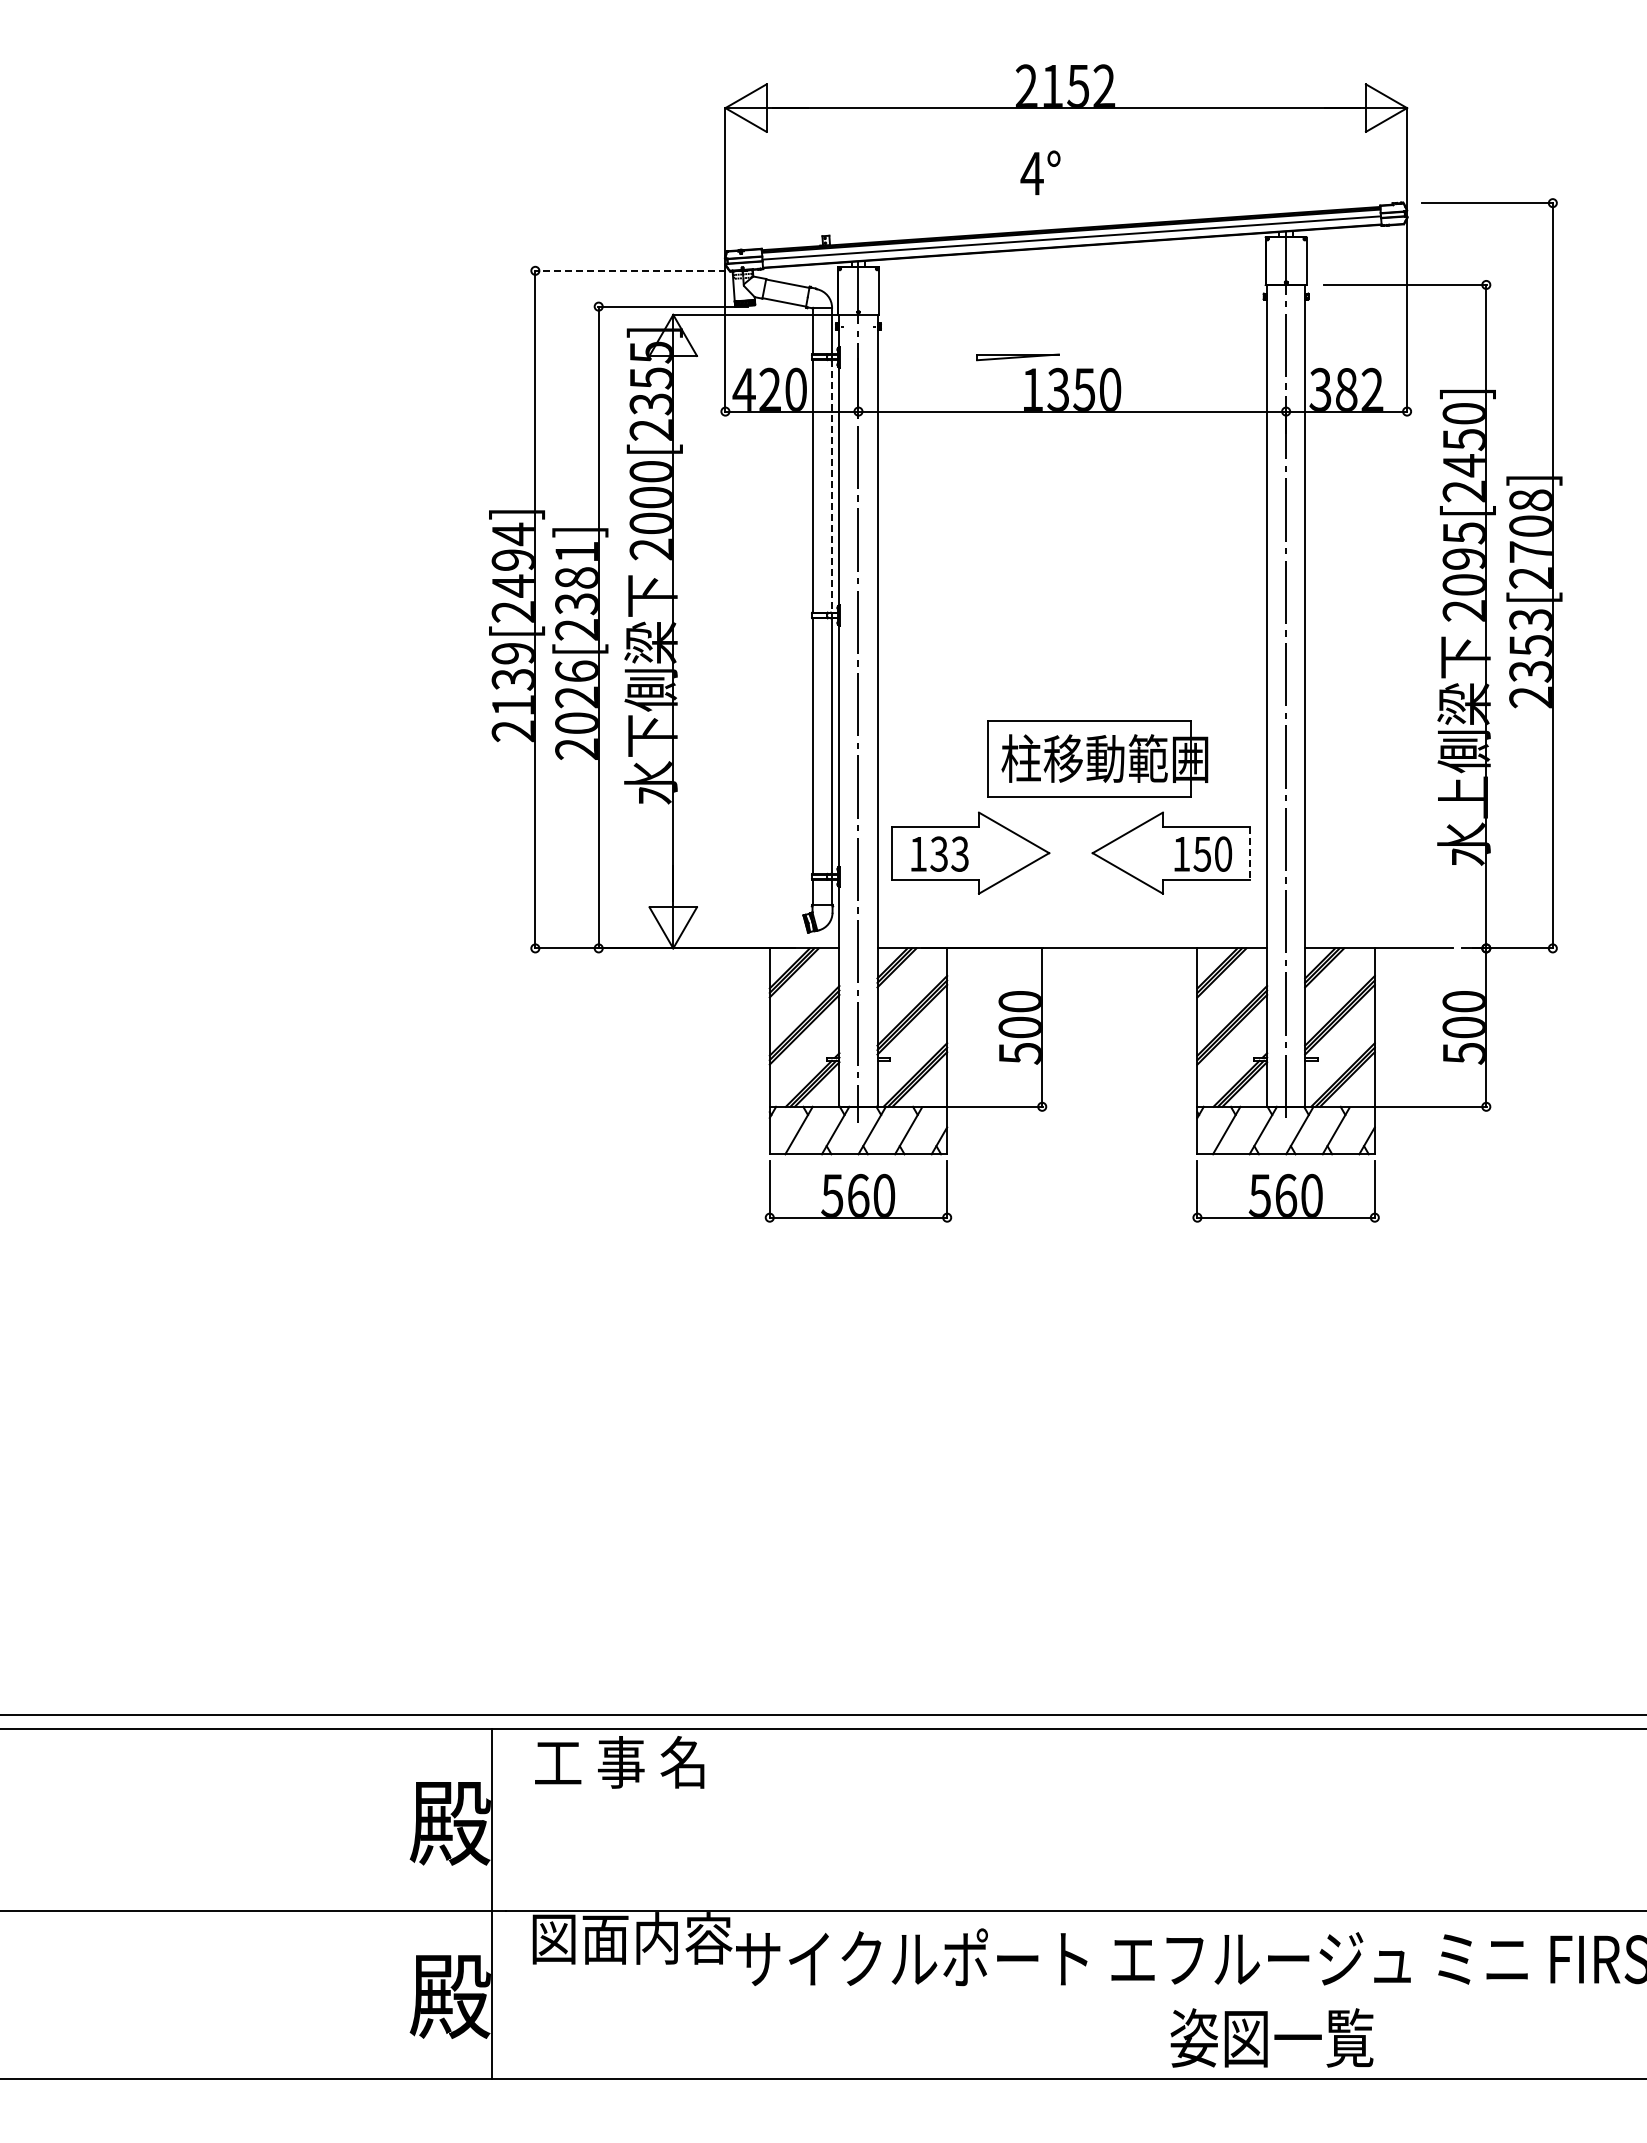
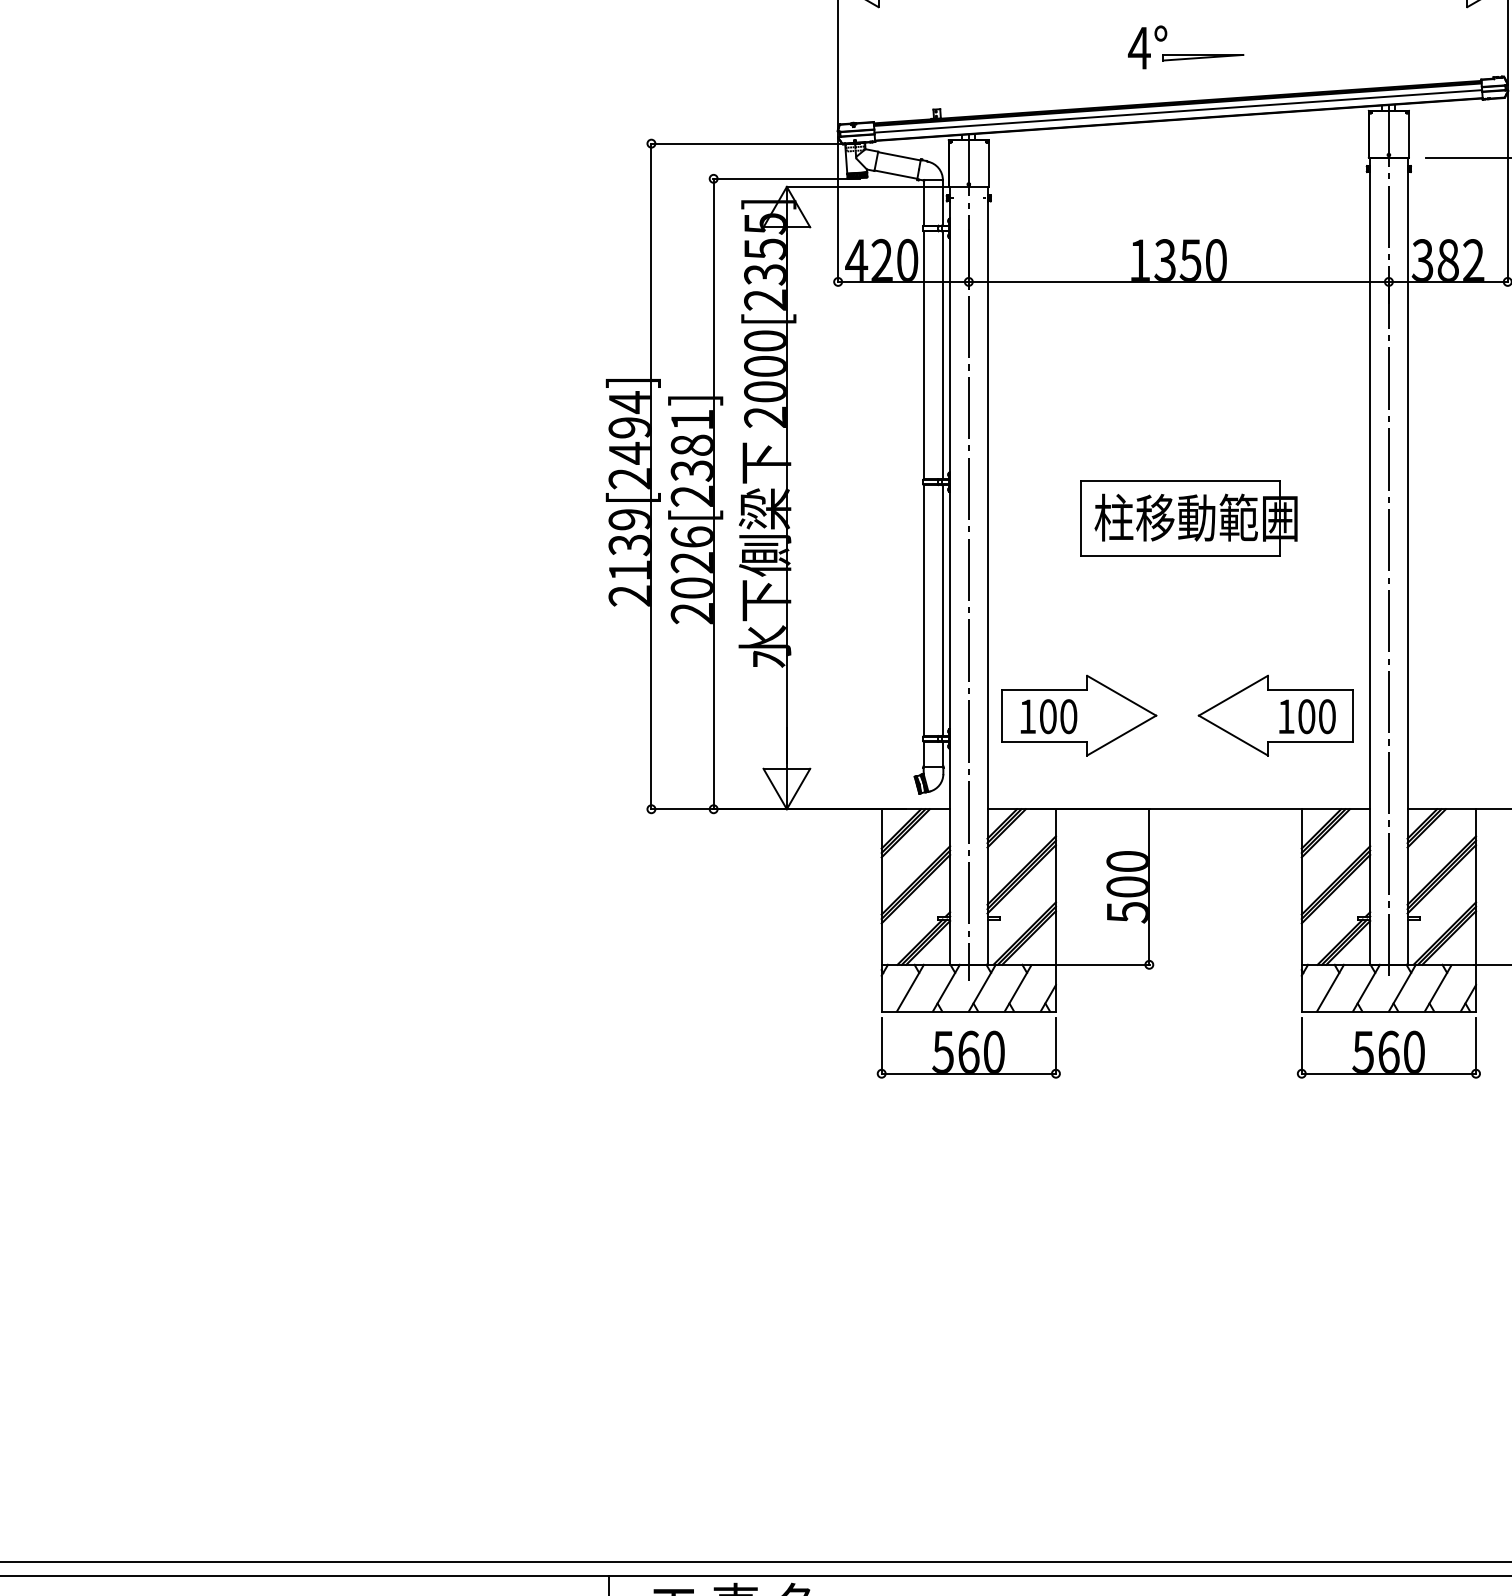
line: (641, 270) -> (755, 143), dashed -> solid
part: (1017, 357) -> (1202, 57), moved
line: (832, 486) -> (943, 355), dashed -> solid
part: (1097, 758) -> (1188, 517), moved
text: (949, 853) -> (1058, 716), 133 -> 100
text: (1202, 853) -> (1306, 716), 150 -> 100
line: (1249, 853) -> (1352, 716), dashed -> solid

